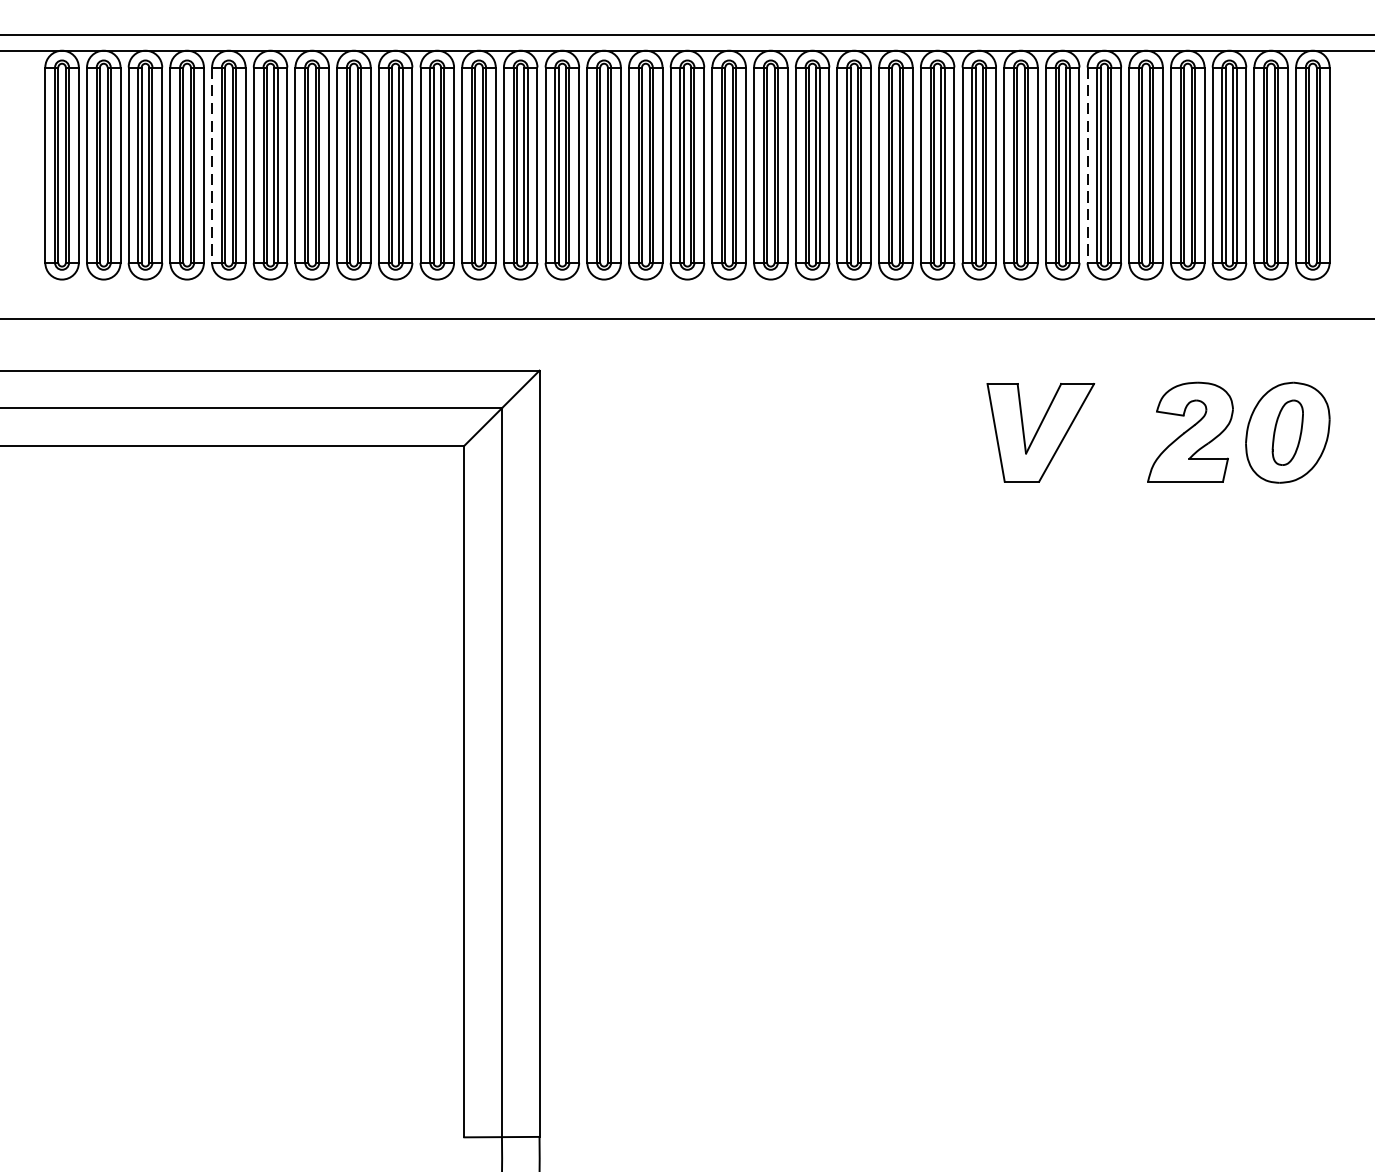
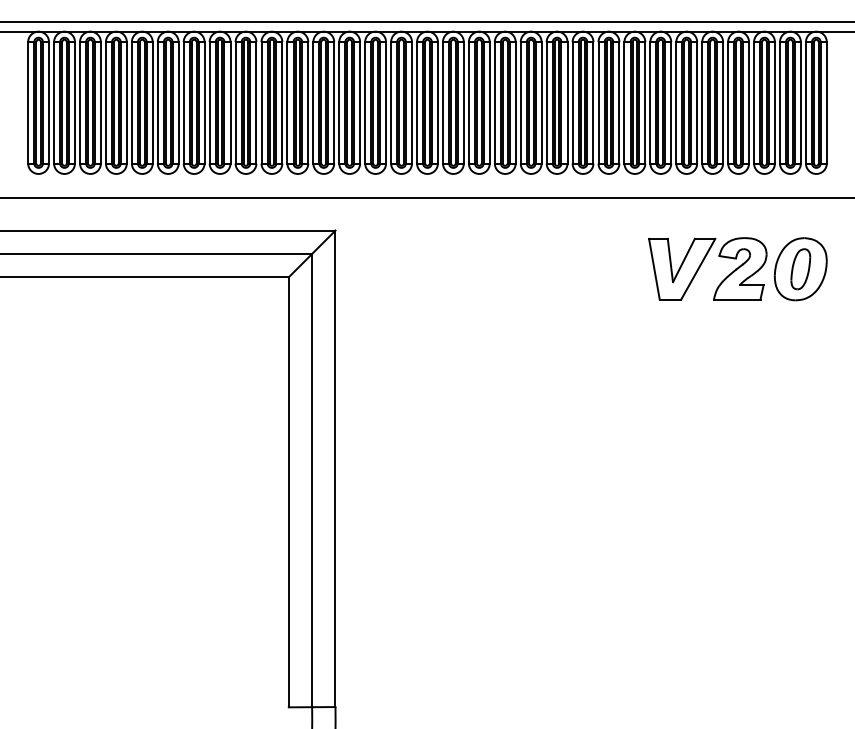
line: (211, 164) -> (131, 102), dashed -> solid
line: (1087, 164) -> (676, 102), dashed -> solid
part: (1041, 431) -> (682, 268), moved

